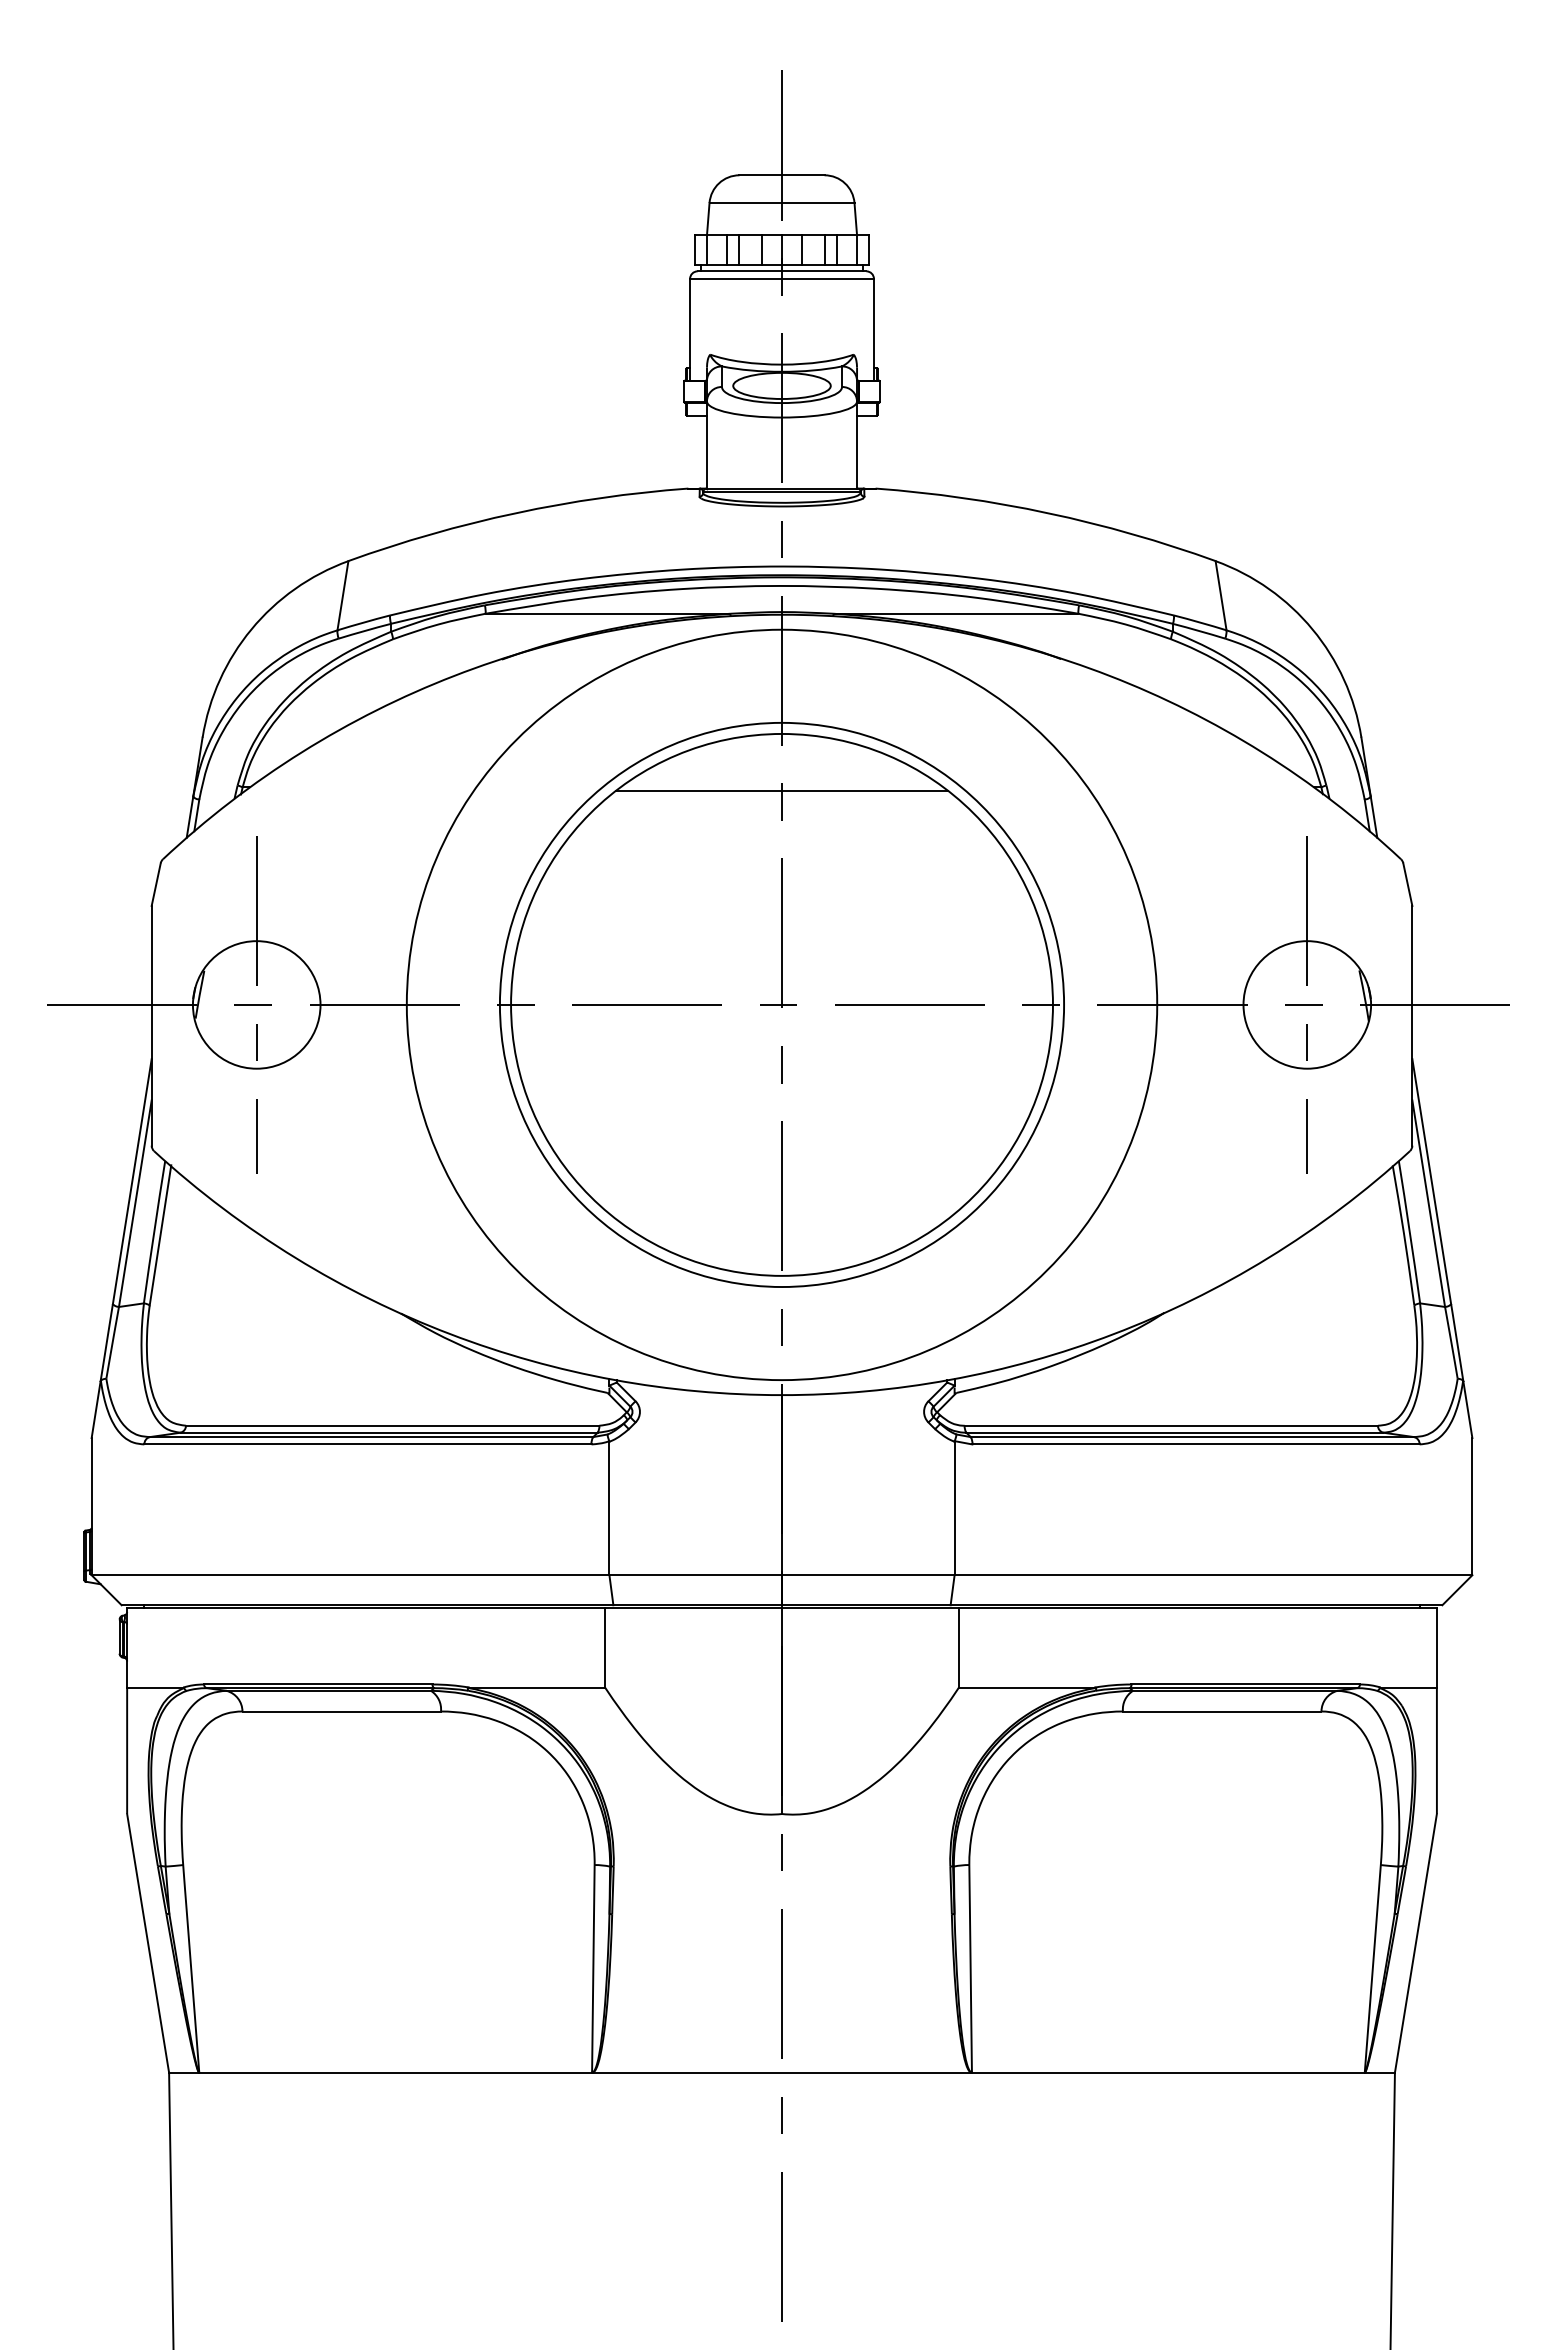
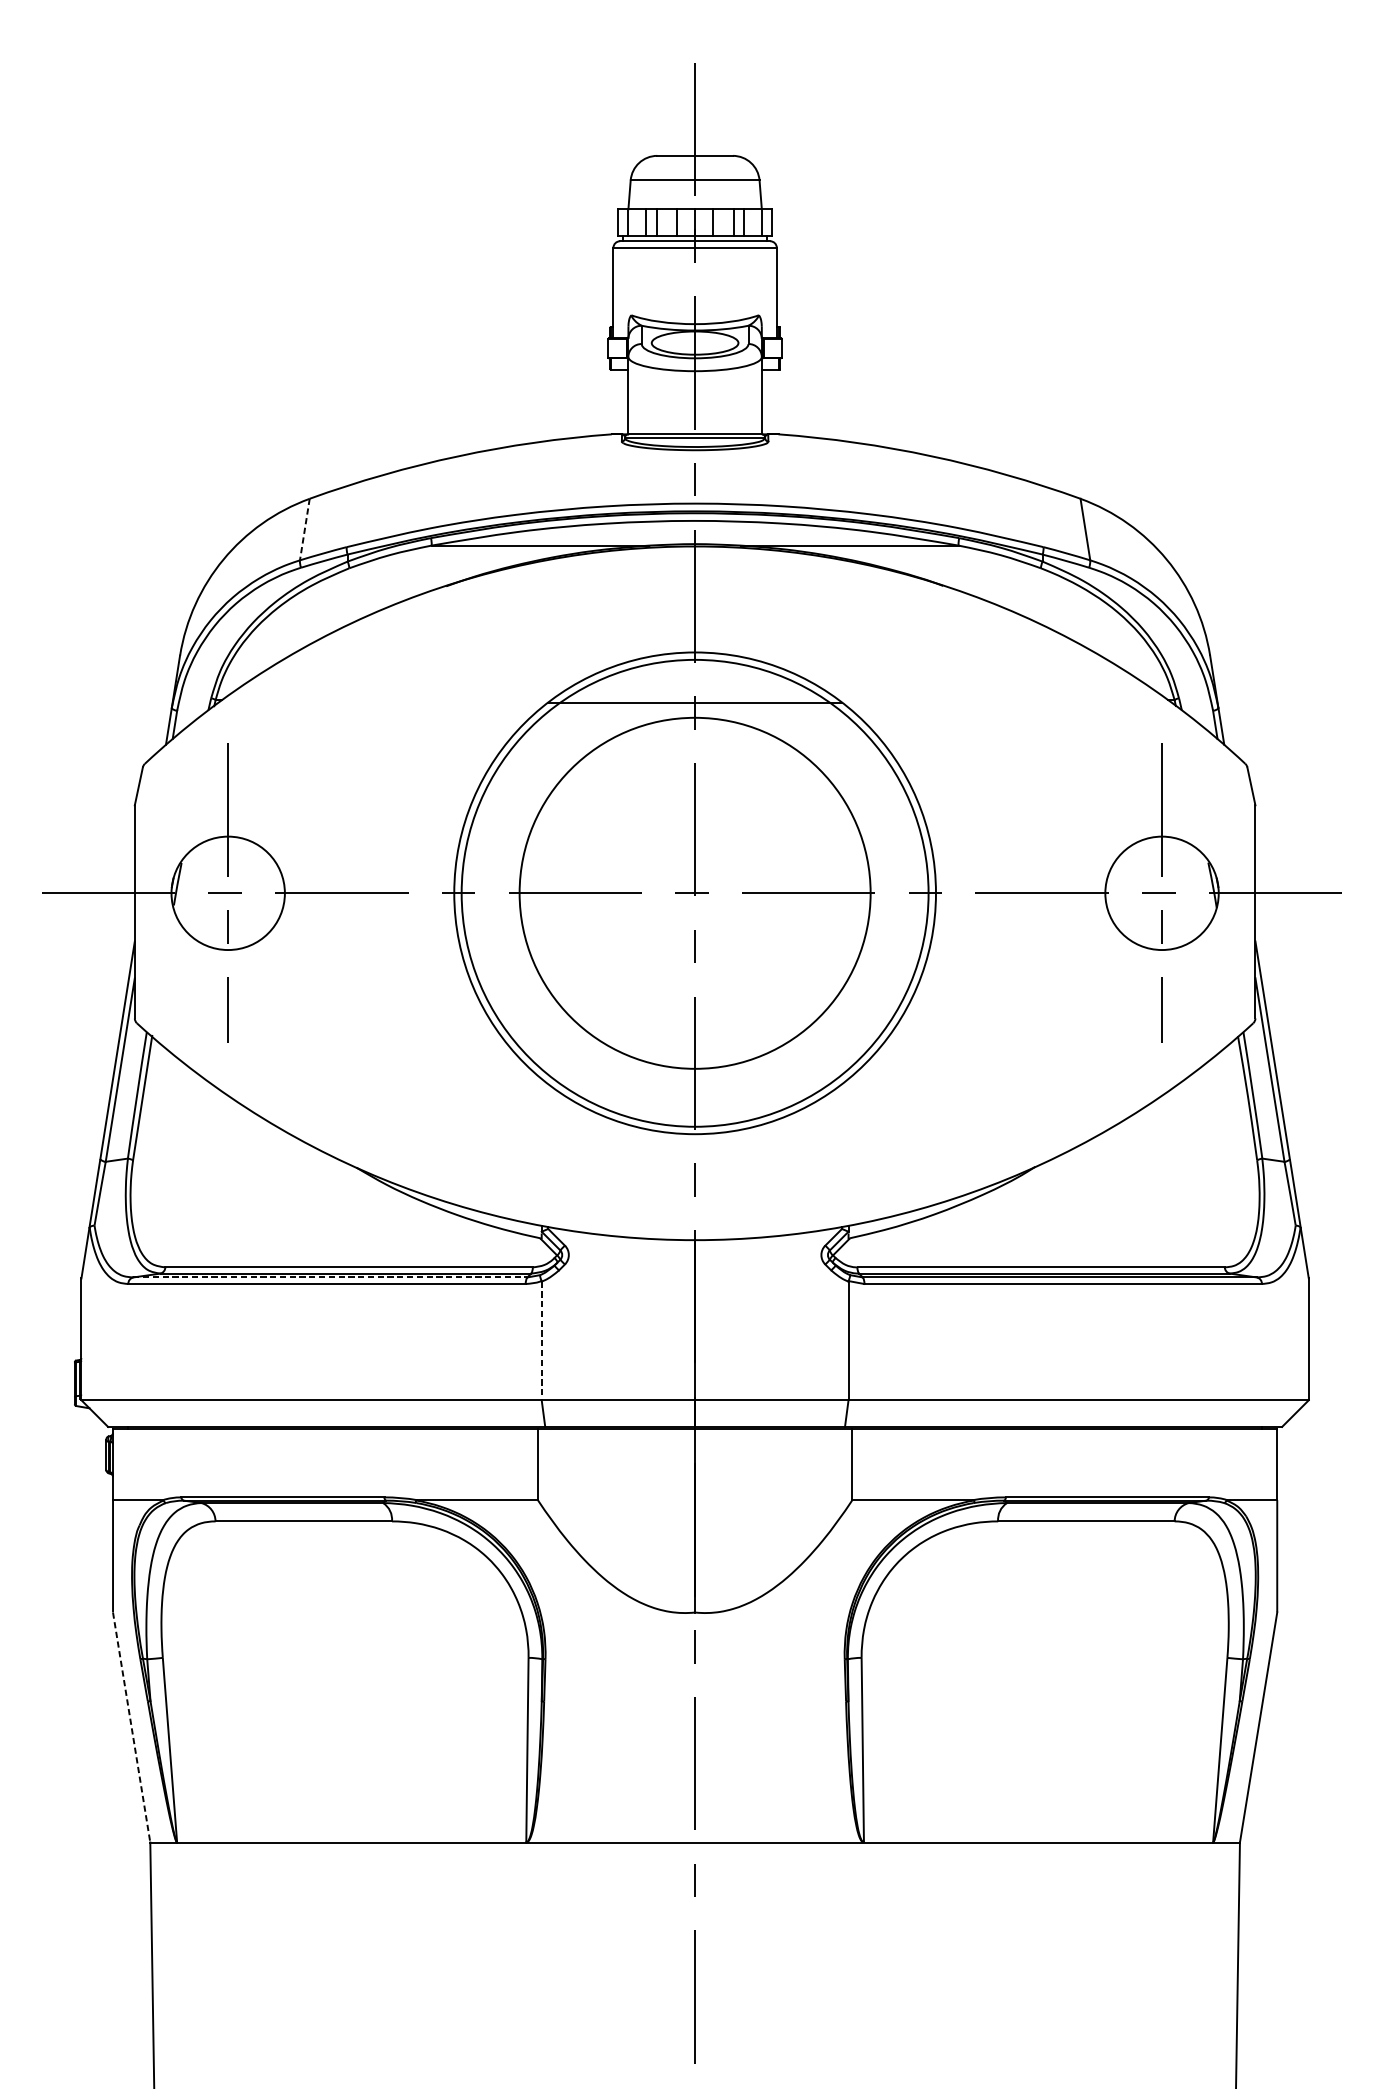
line: (342, 596) -> (304, 530), solid -> dashed
circle: (781, 1004) -> (694, 892), size x0.7
circle: (781, 1004) -> (694, 892), size x0.7
line: (371, 1437) -> (330, 1277), solid -> dashed
line: (609, 1508) -> (541, 1340), solid -> dashed
line: (148, 1943) -> (131, 1727), solid -> dashed

